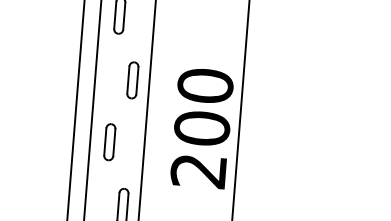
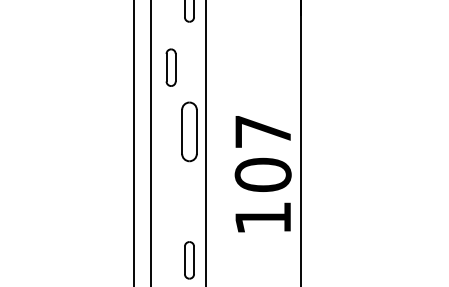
part: (132, 79) -> (189, 131), size x1.6
text: (201, 127) -> (262, 174), 200 -> 107
part: (109, 142) -> (170, 196), removed

